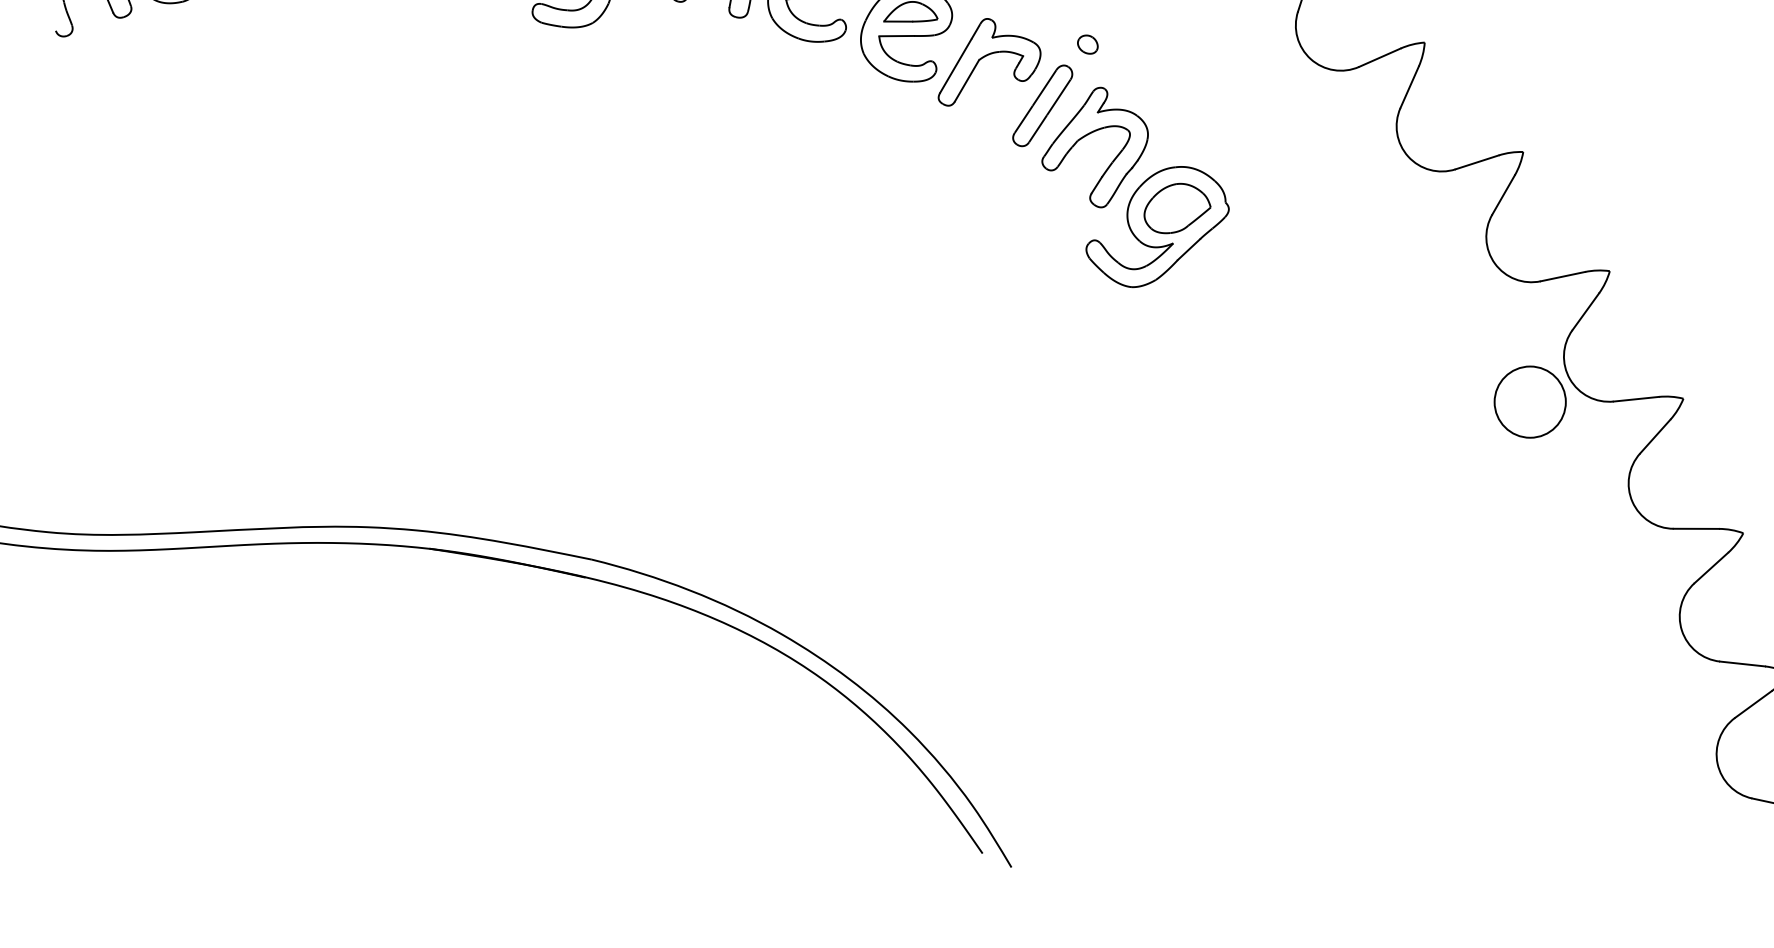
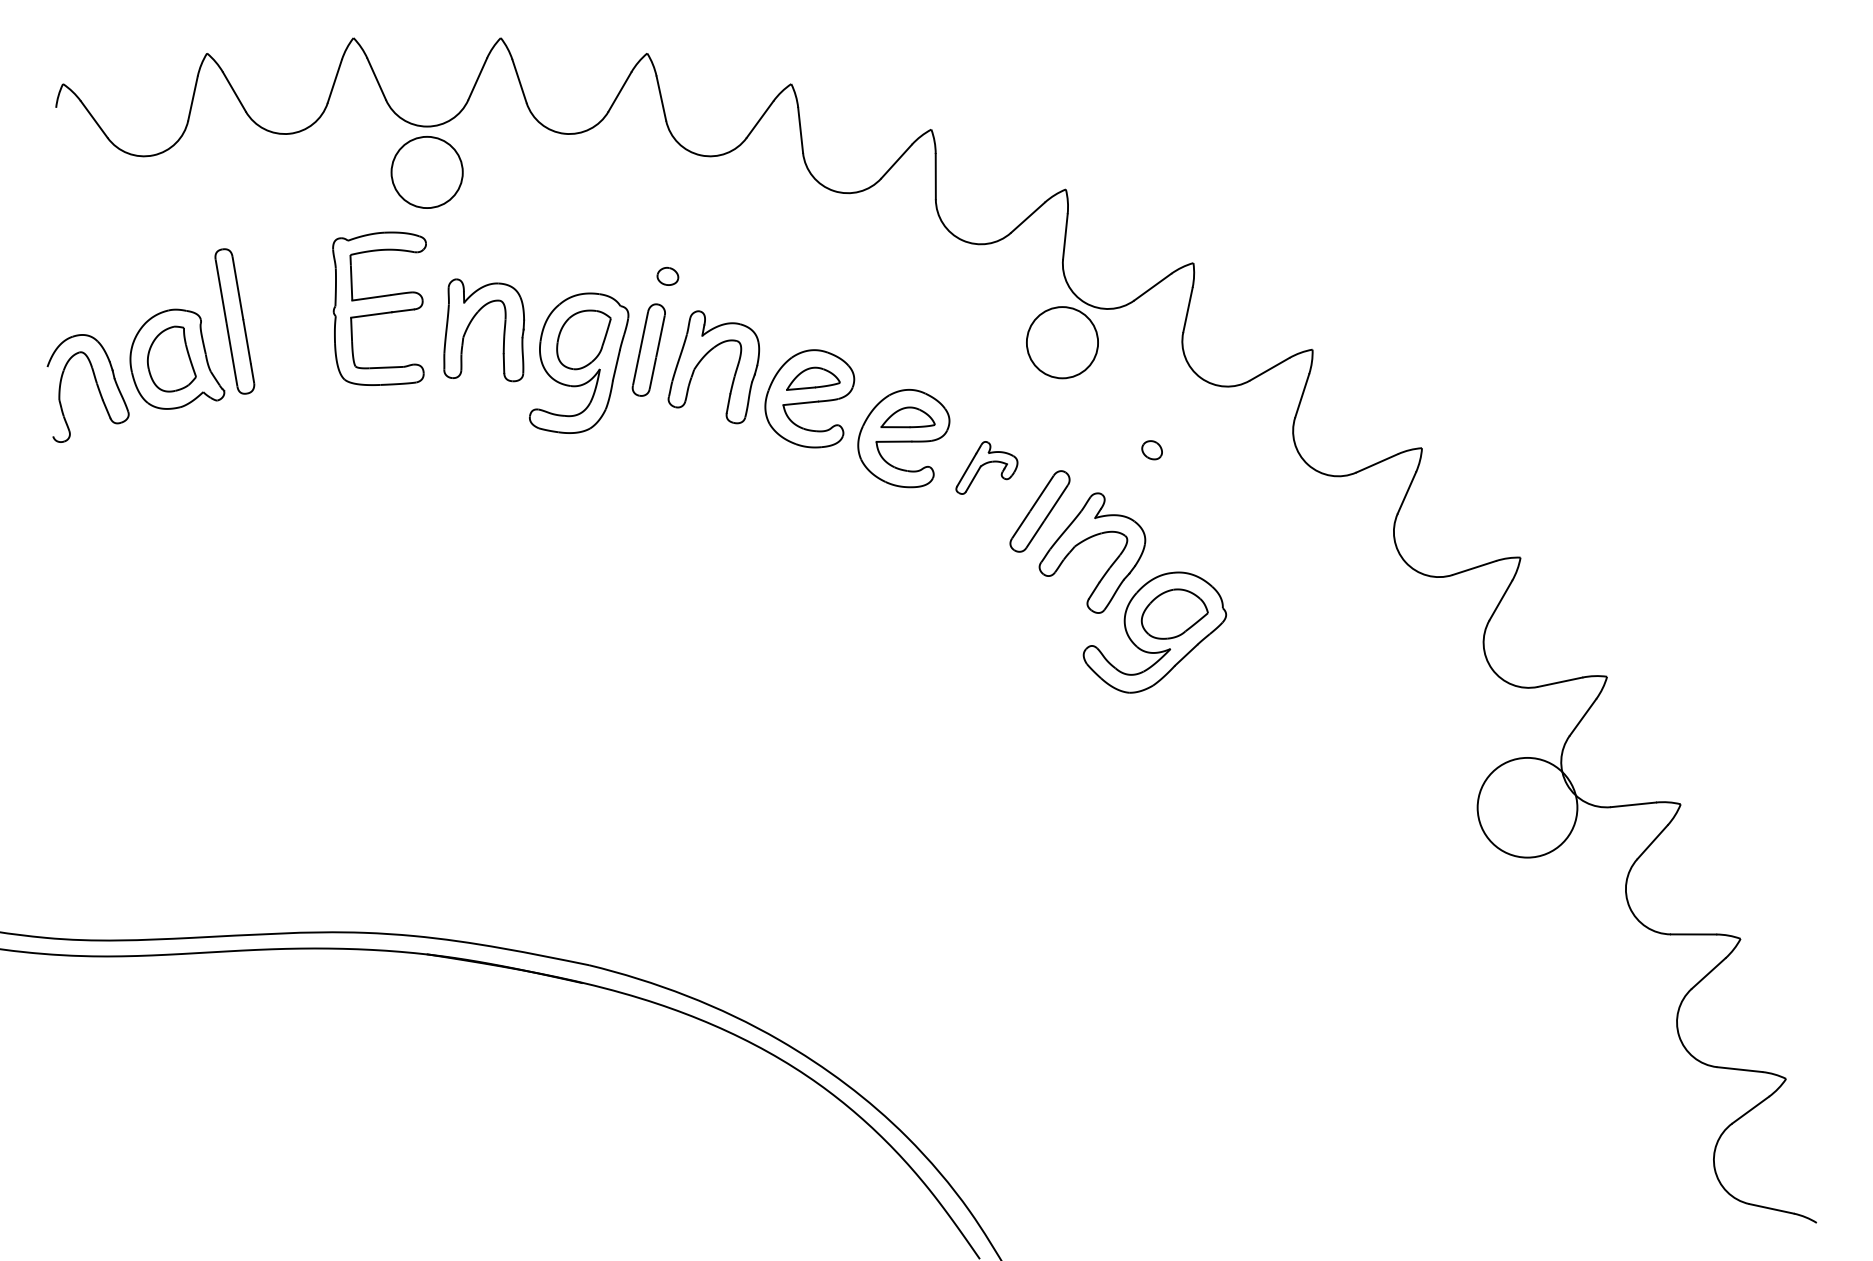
part: (1087, 44) -> (1151, 450), moved
part: (989, 61) -> (986, 467), size x0.6
circle: (1530, 401) -> (1527, 807), size x1.4

